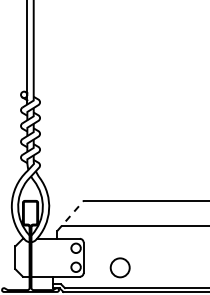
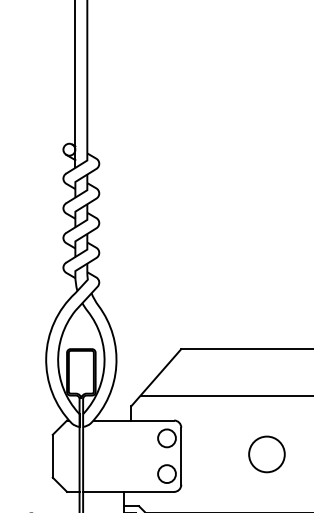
line: (70, 215) -> (156, 376), dashed -> solid
circle: (119, 267) -> (265, 453), moved

